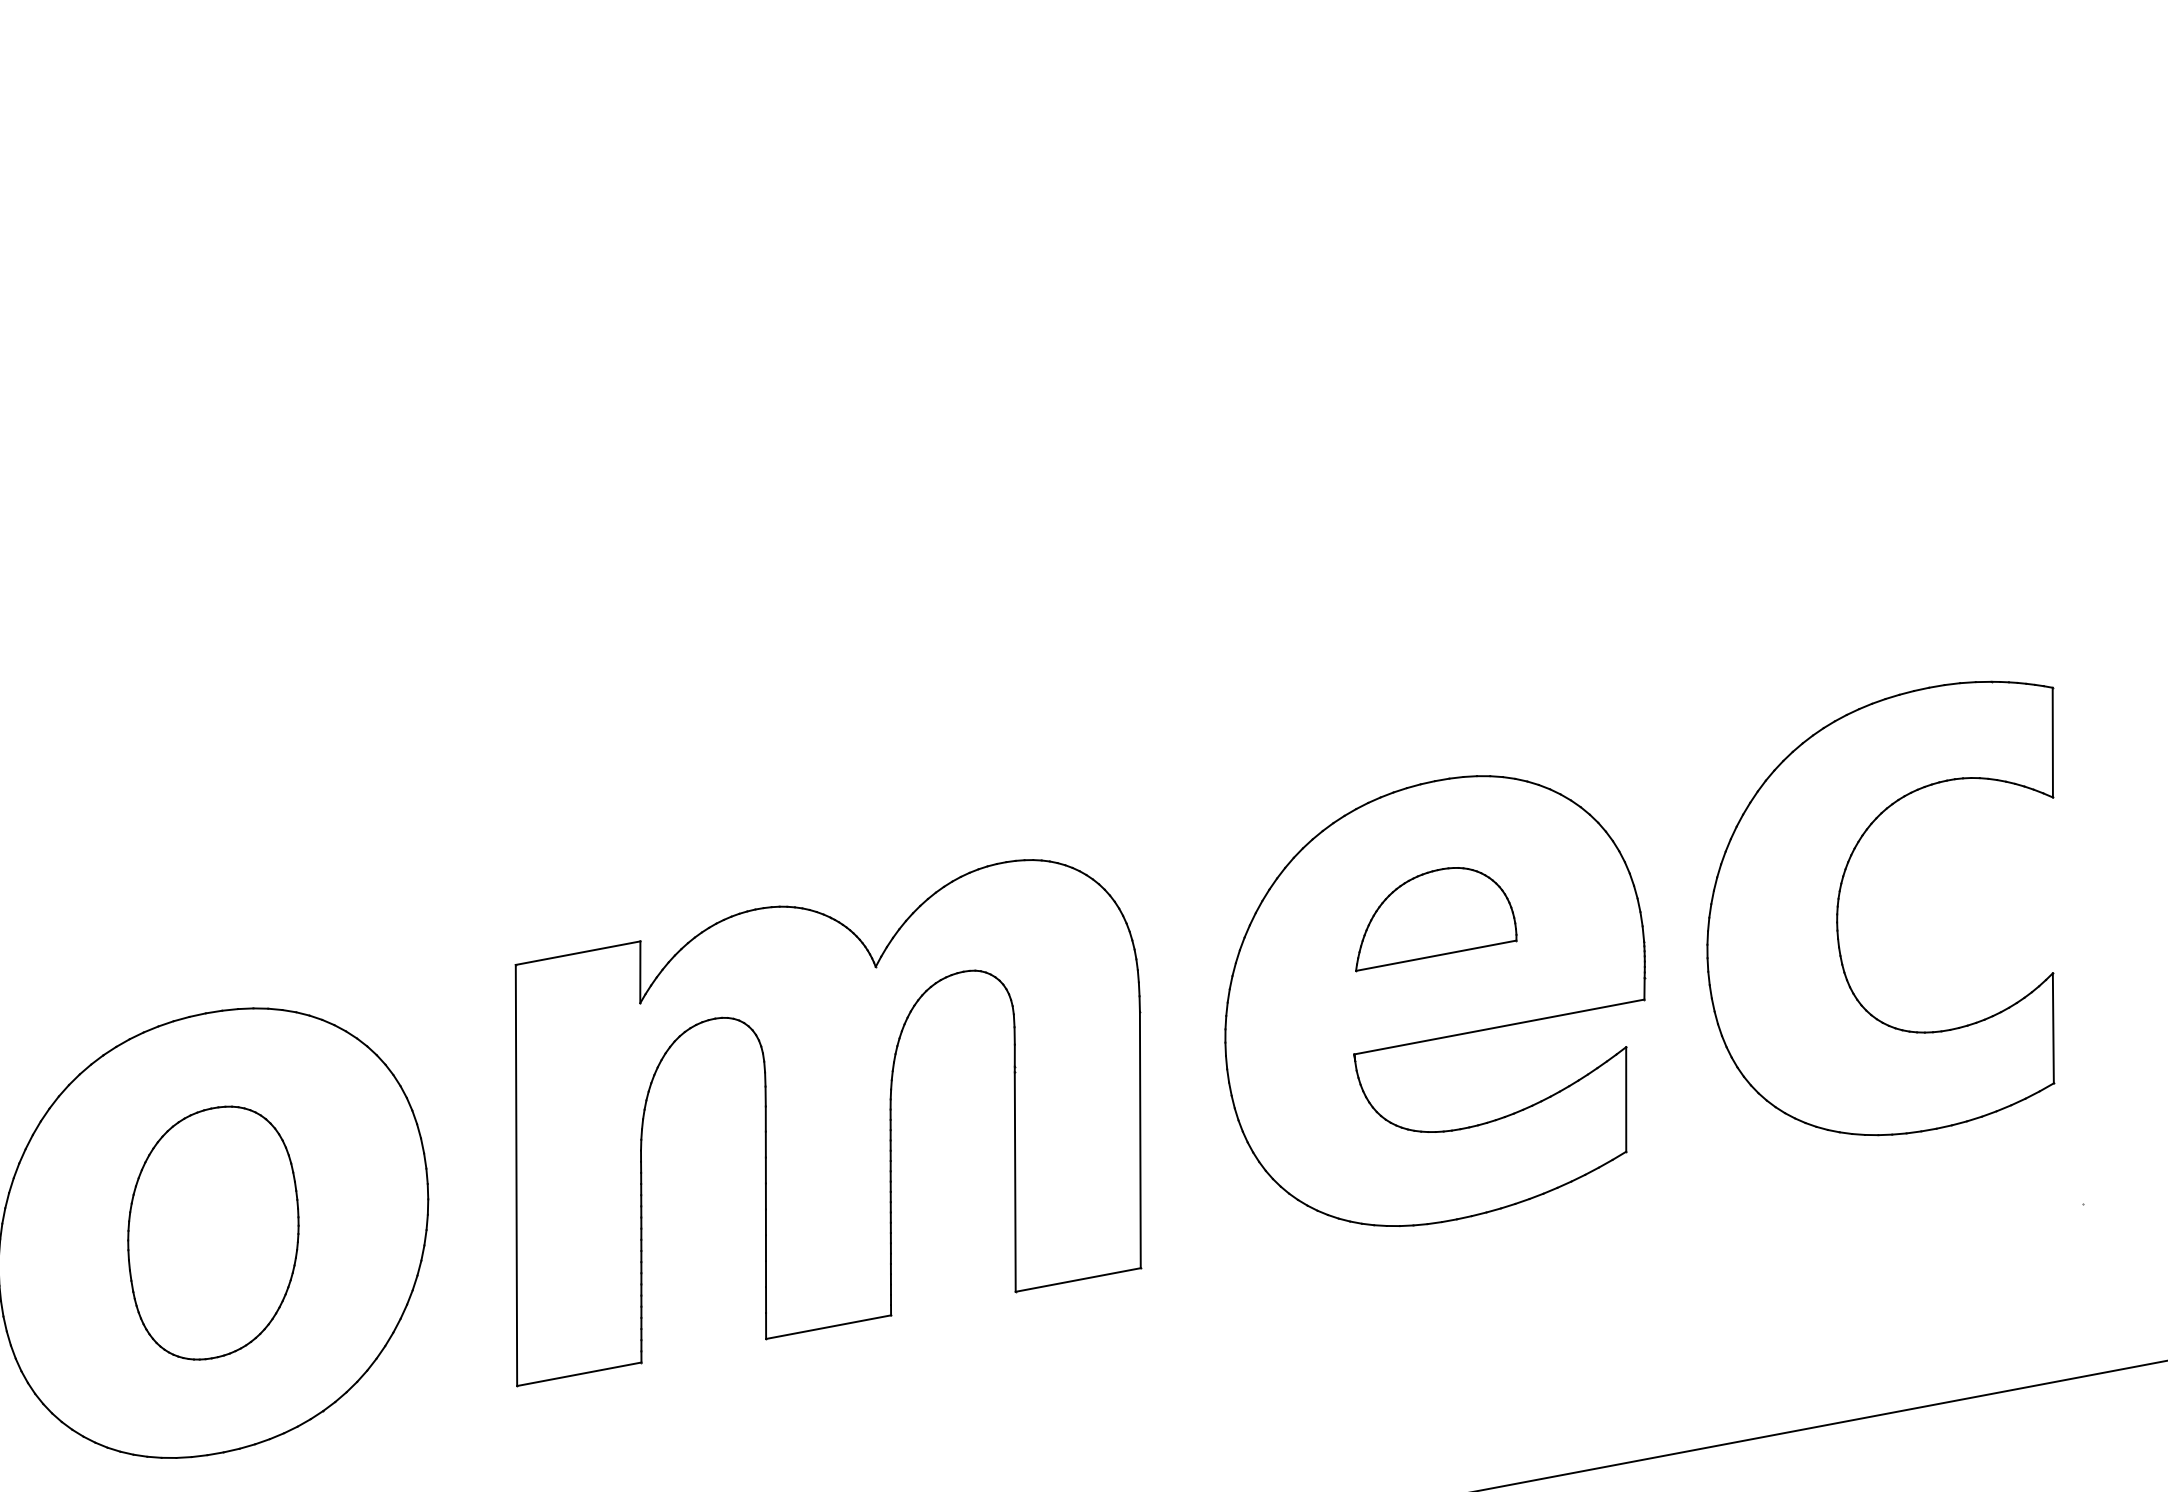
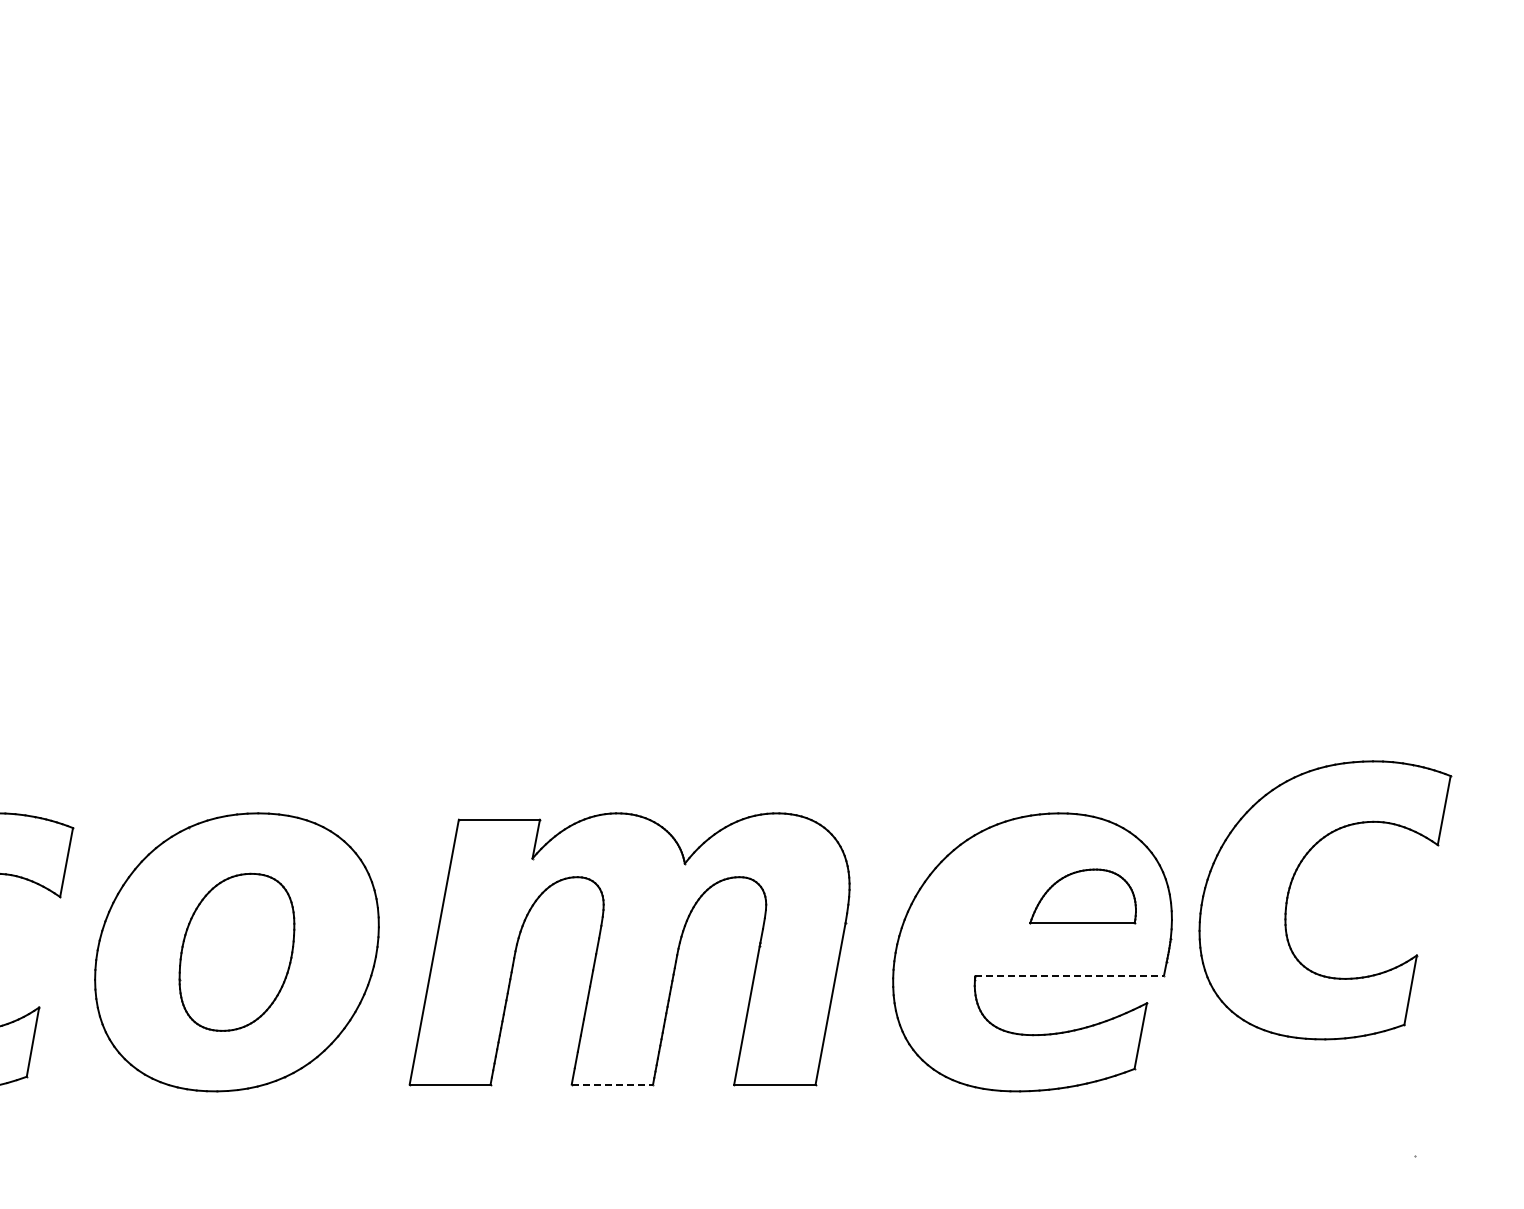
part: (1428, 914) -> (1082, 896), moved
part: (1839, 914) -> (1289, 893), moved
line: (1500, 1026) -> (1070, 975), solid -> dashed
line: (828, 1327) -> (612, 1084), solid -> dashed

